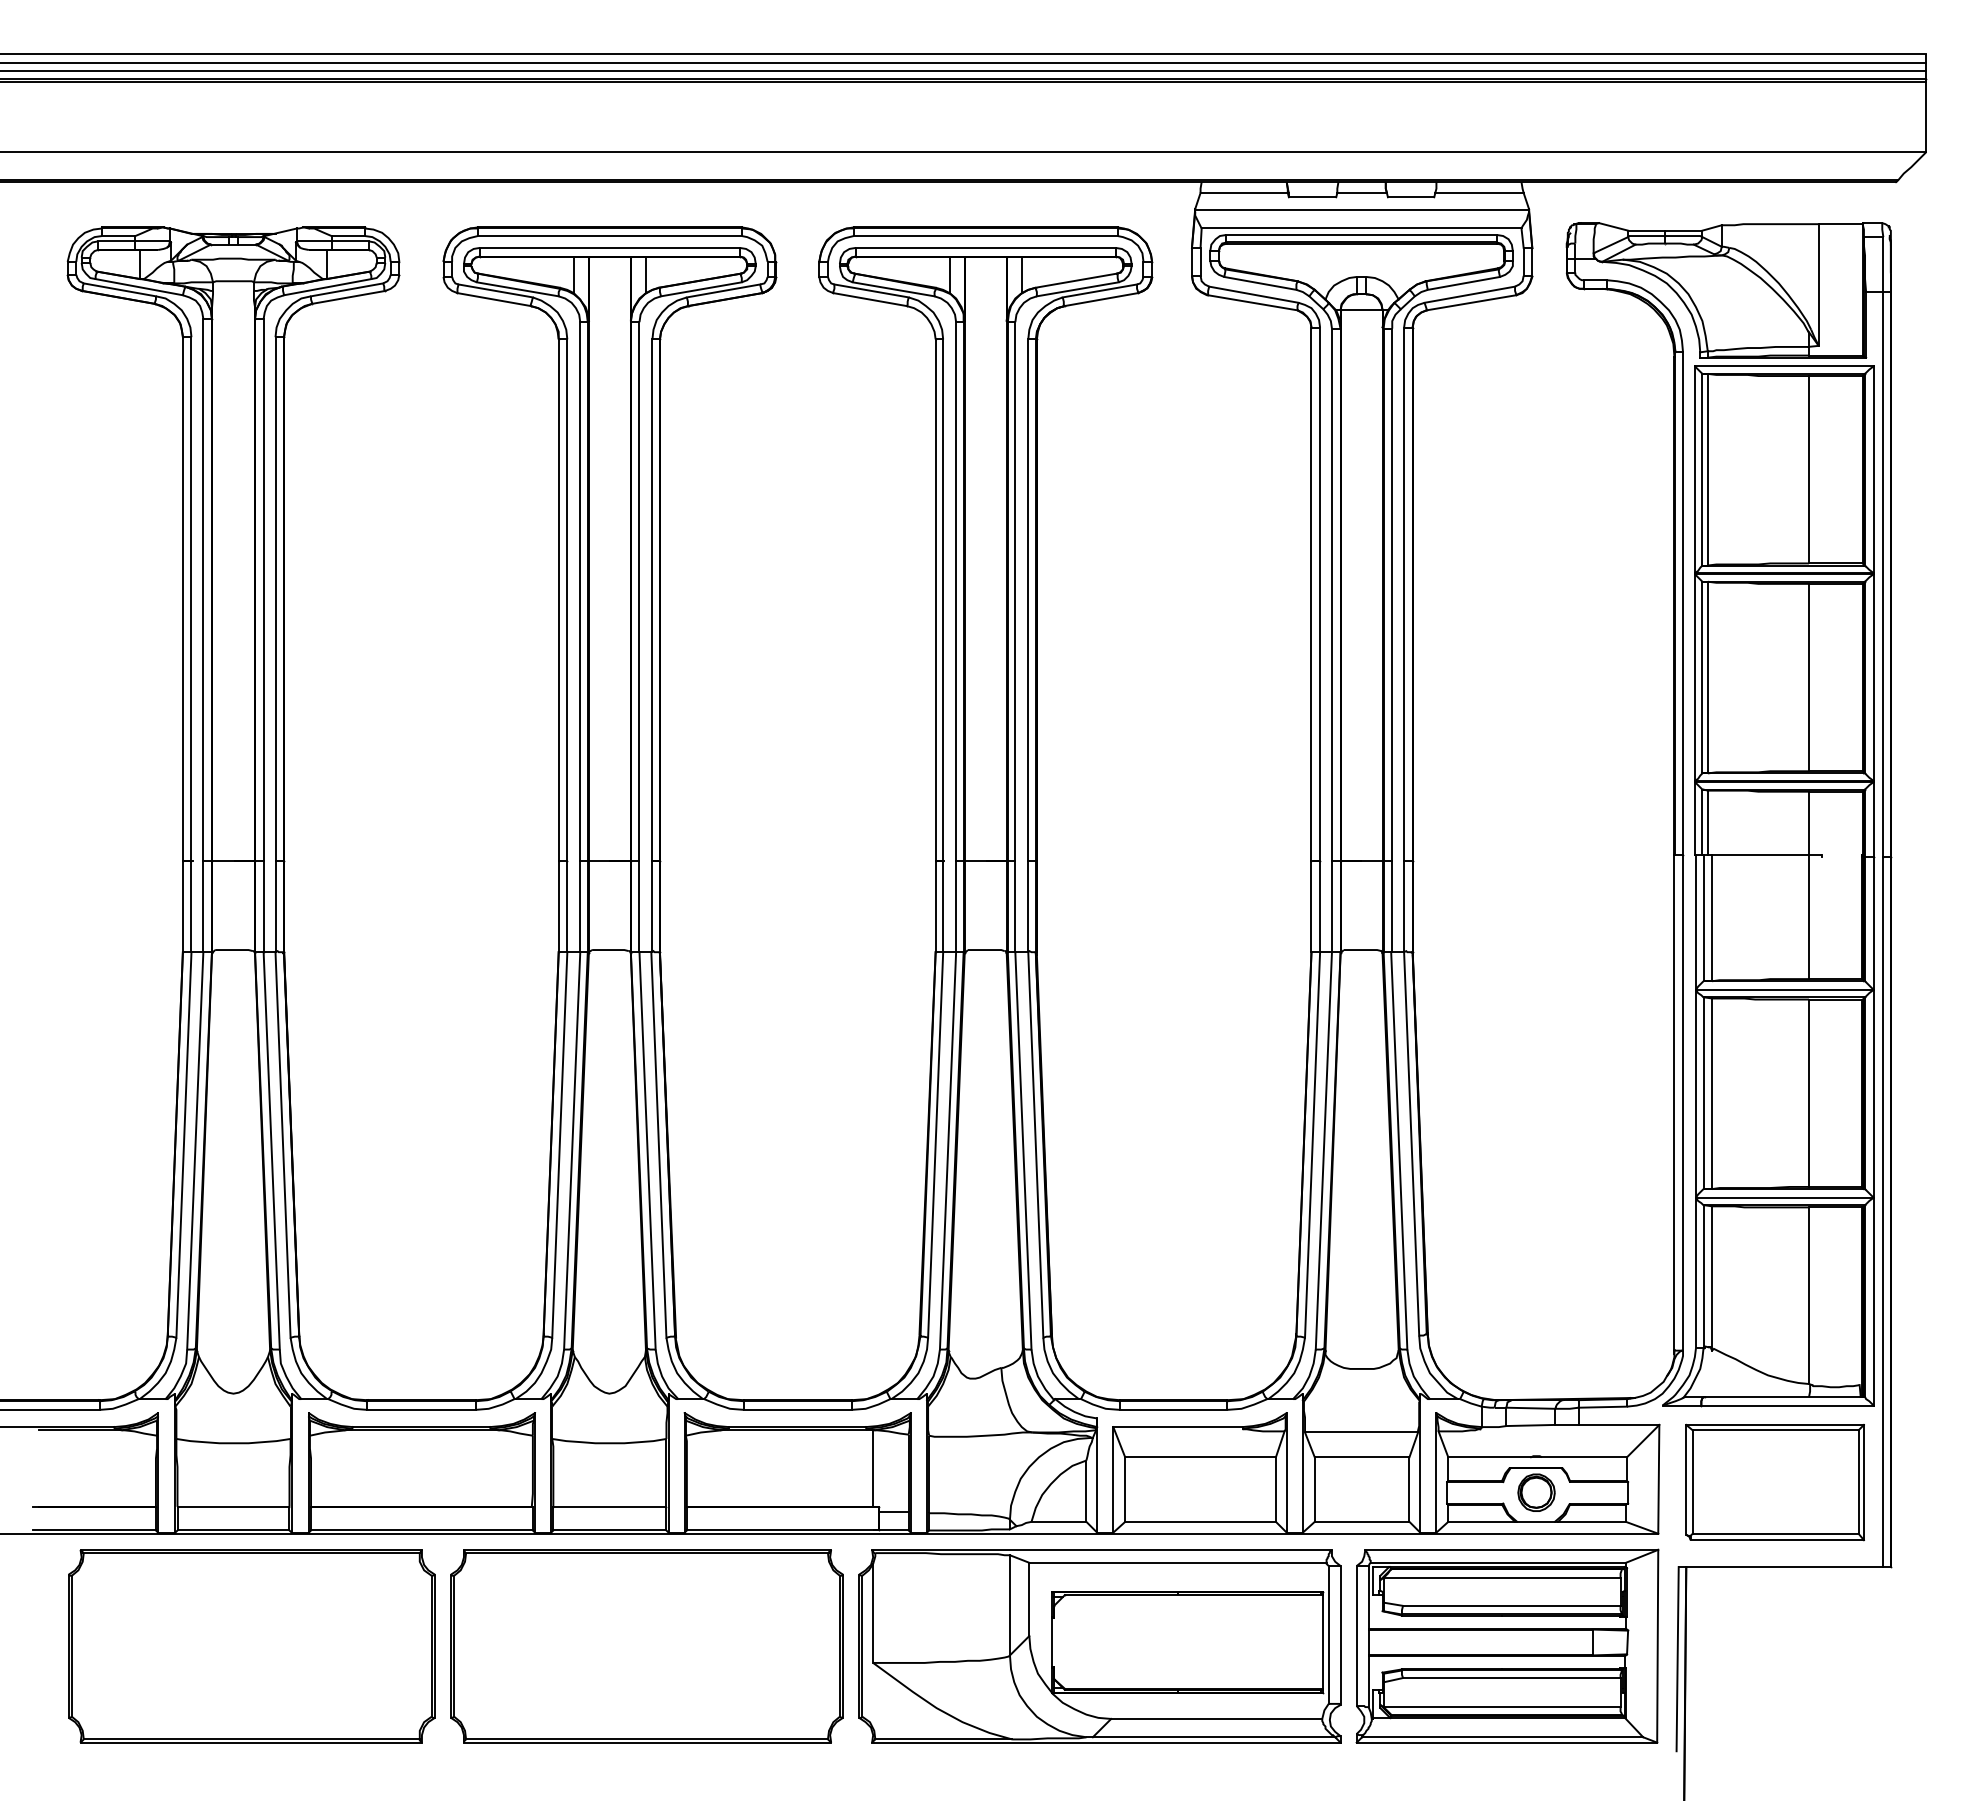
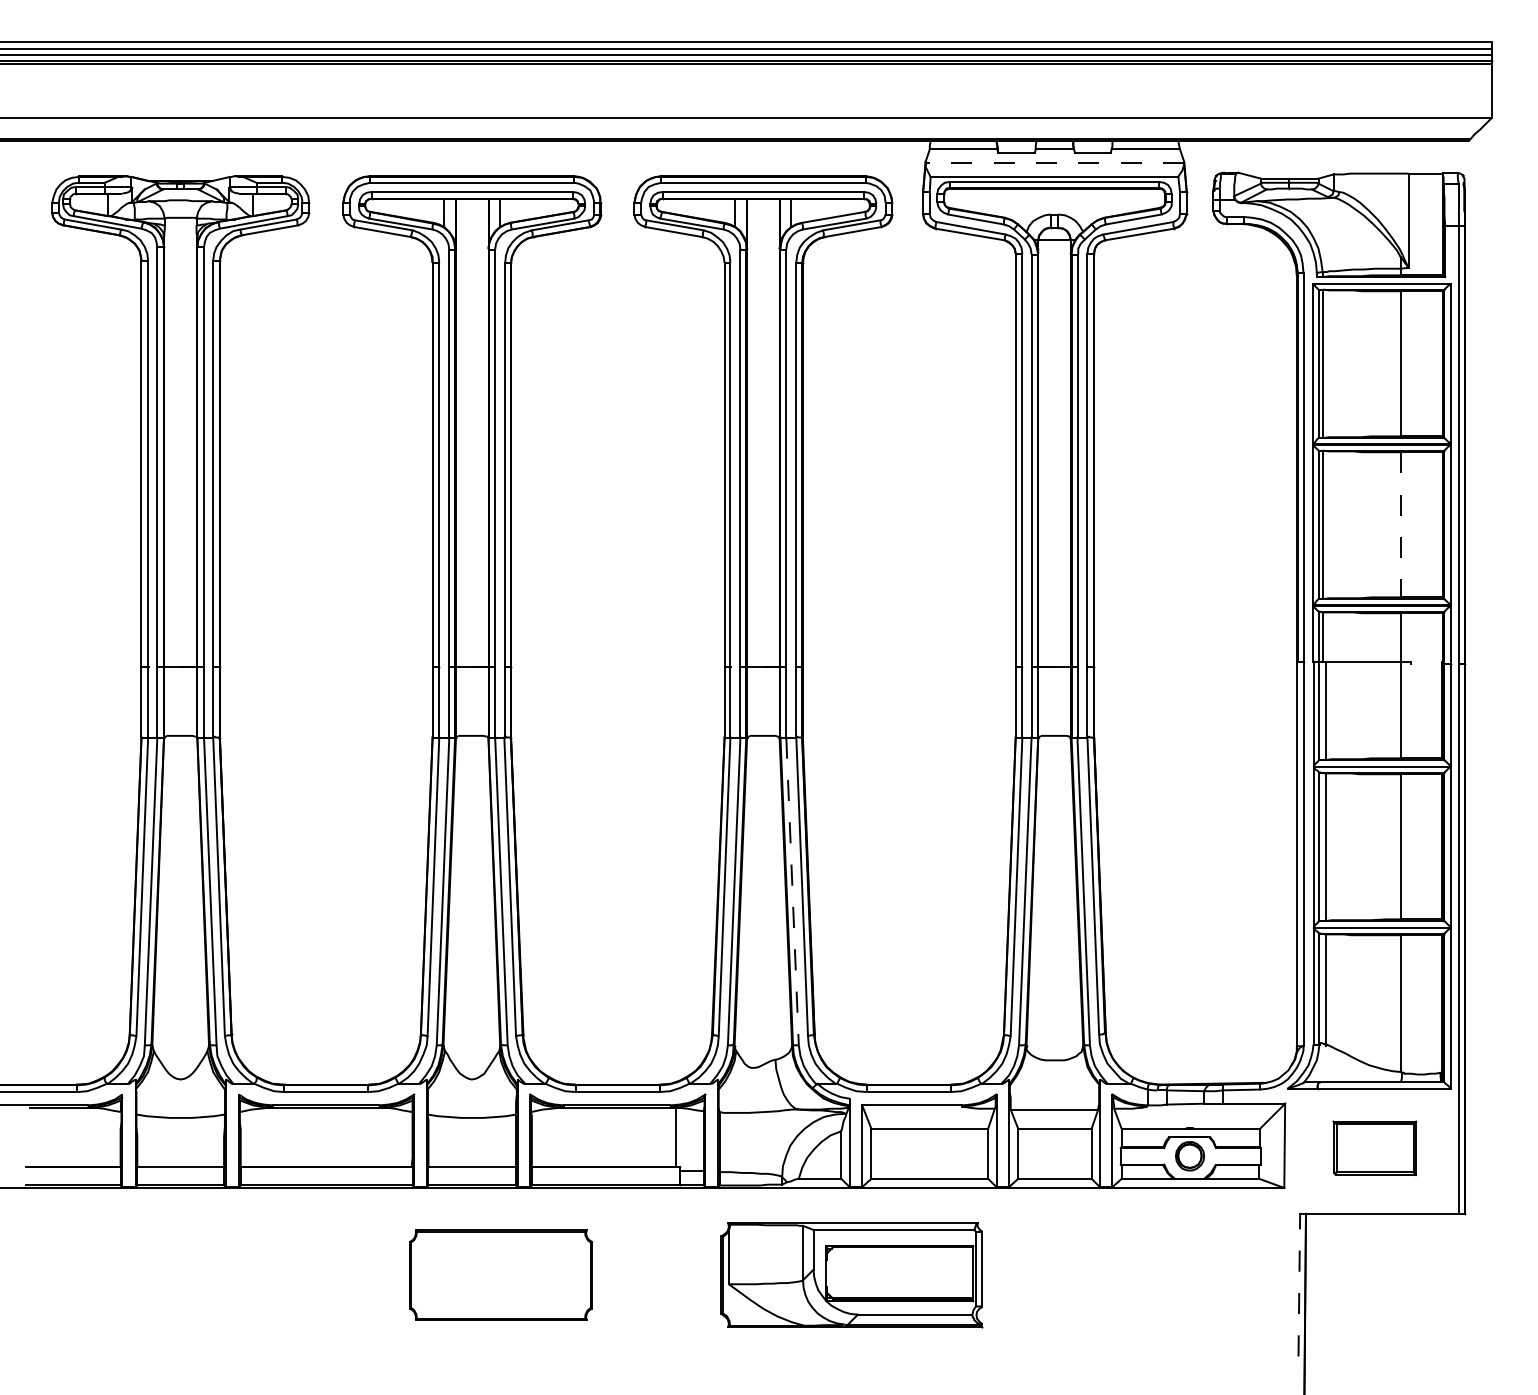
line: (1362, 210) -> (1055, 163), solid -> dashed
line: (1809, 677) -> (1401, 524), solid -> dashed
line: (1023, 1150) -> (792, 891), solid -> dashed
part: (1774, 1482) -> (1374, 1148), size x0.6
part: (1507, 1645) -> (1167, 1274), removed
part: (251, 1646) -> (194, 1275), removed
part: (646, 1646) -> (500, 1275), size x0.6
part: (1099, 1646) -> (851, 1275), size x0.7
line: (1677, 1658) -> (1299, 1284), solid -> dashed

